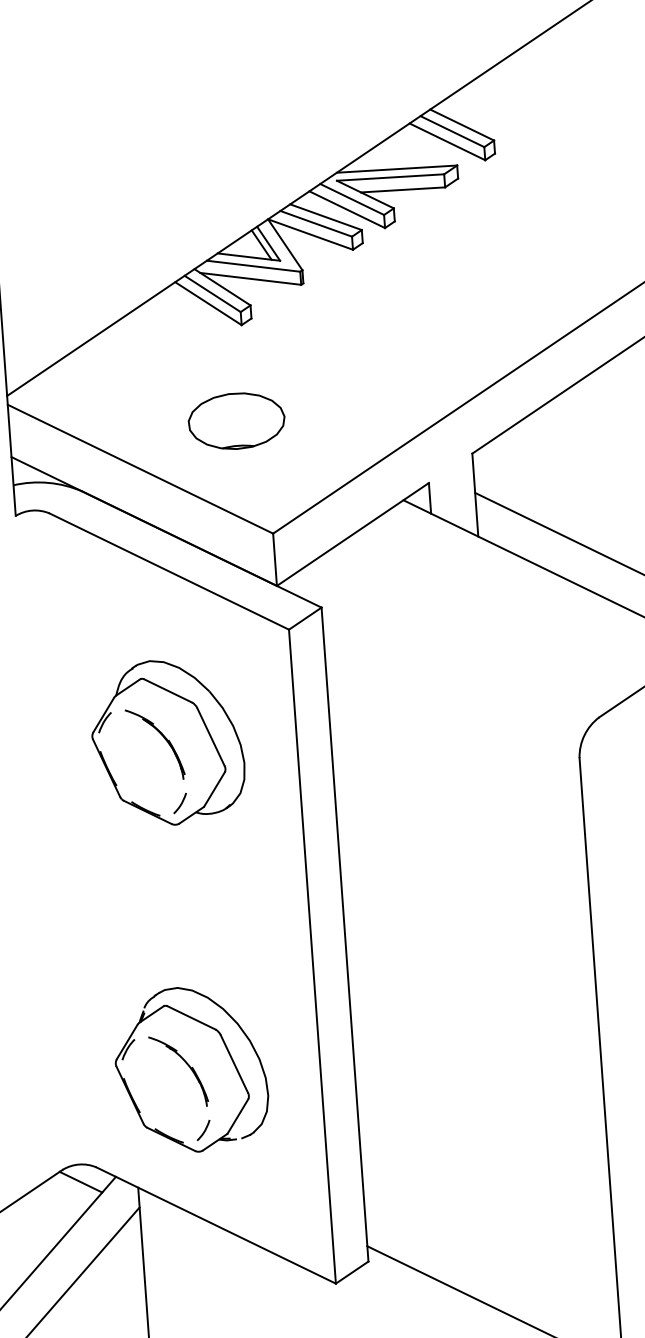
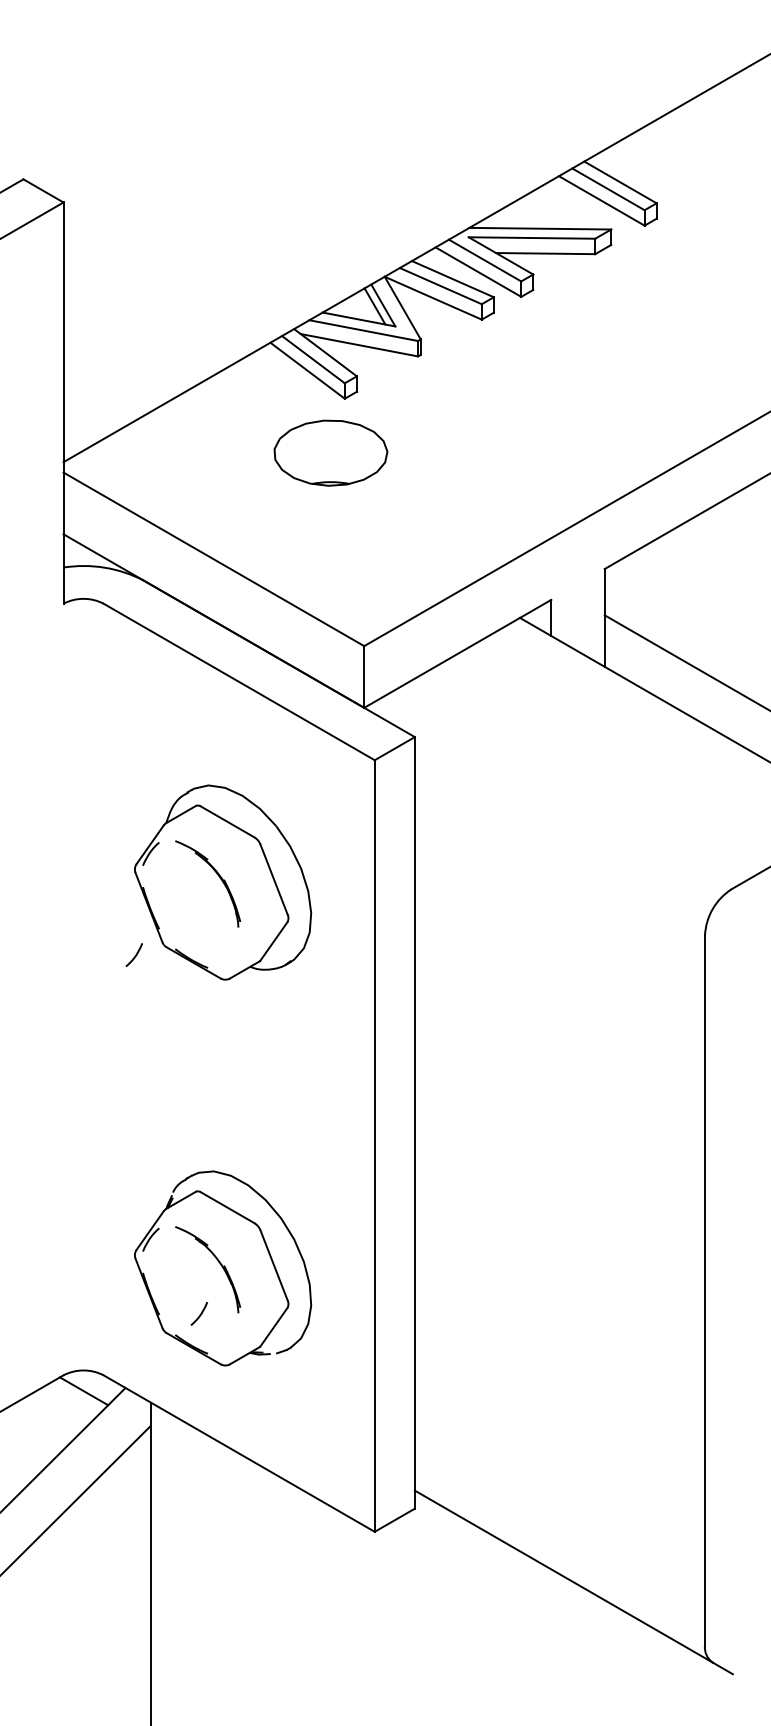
part: (236, 420) -> (330, 452), moved
curve: (180, 803) -> (134, 955), moved
curve: (203, 1130) -> (199, 1314), moved

